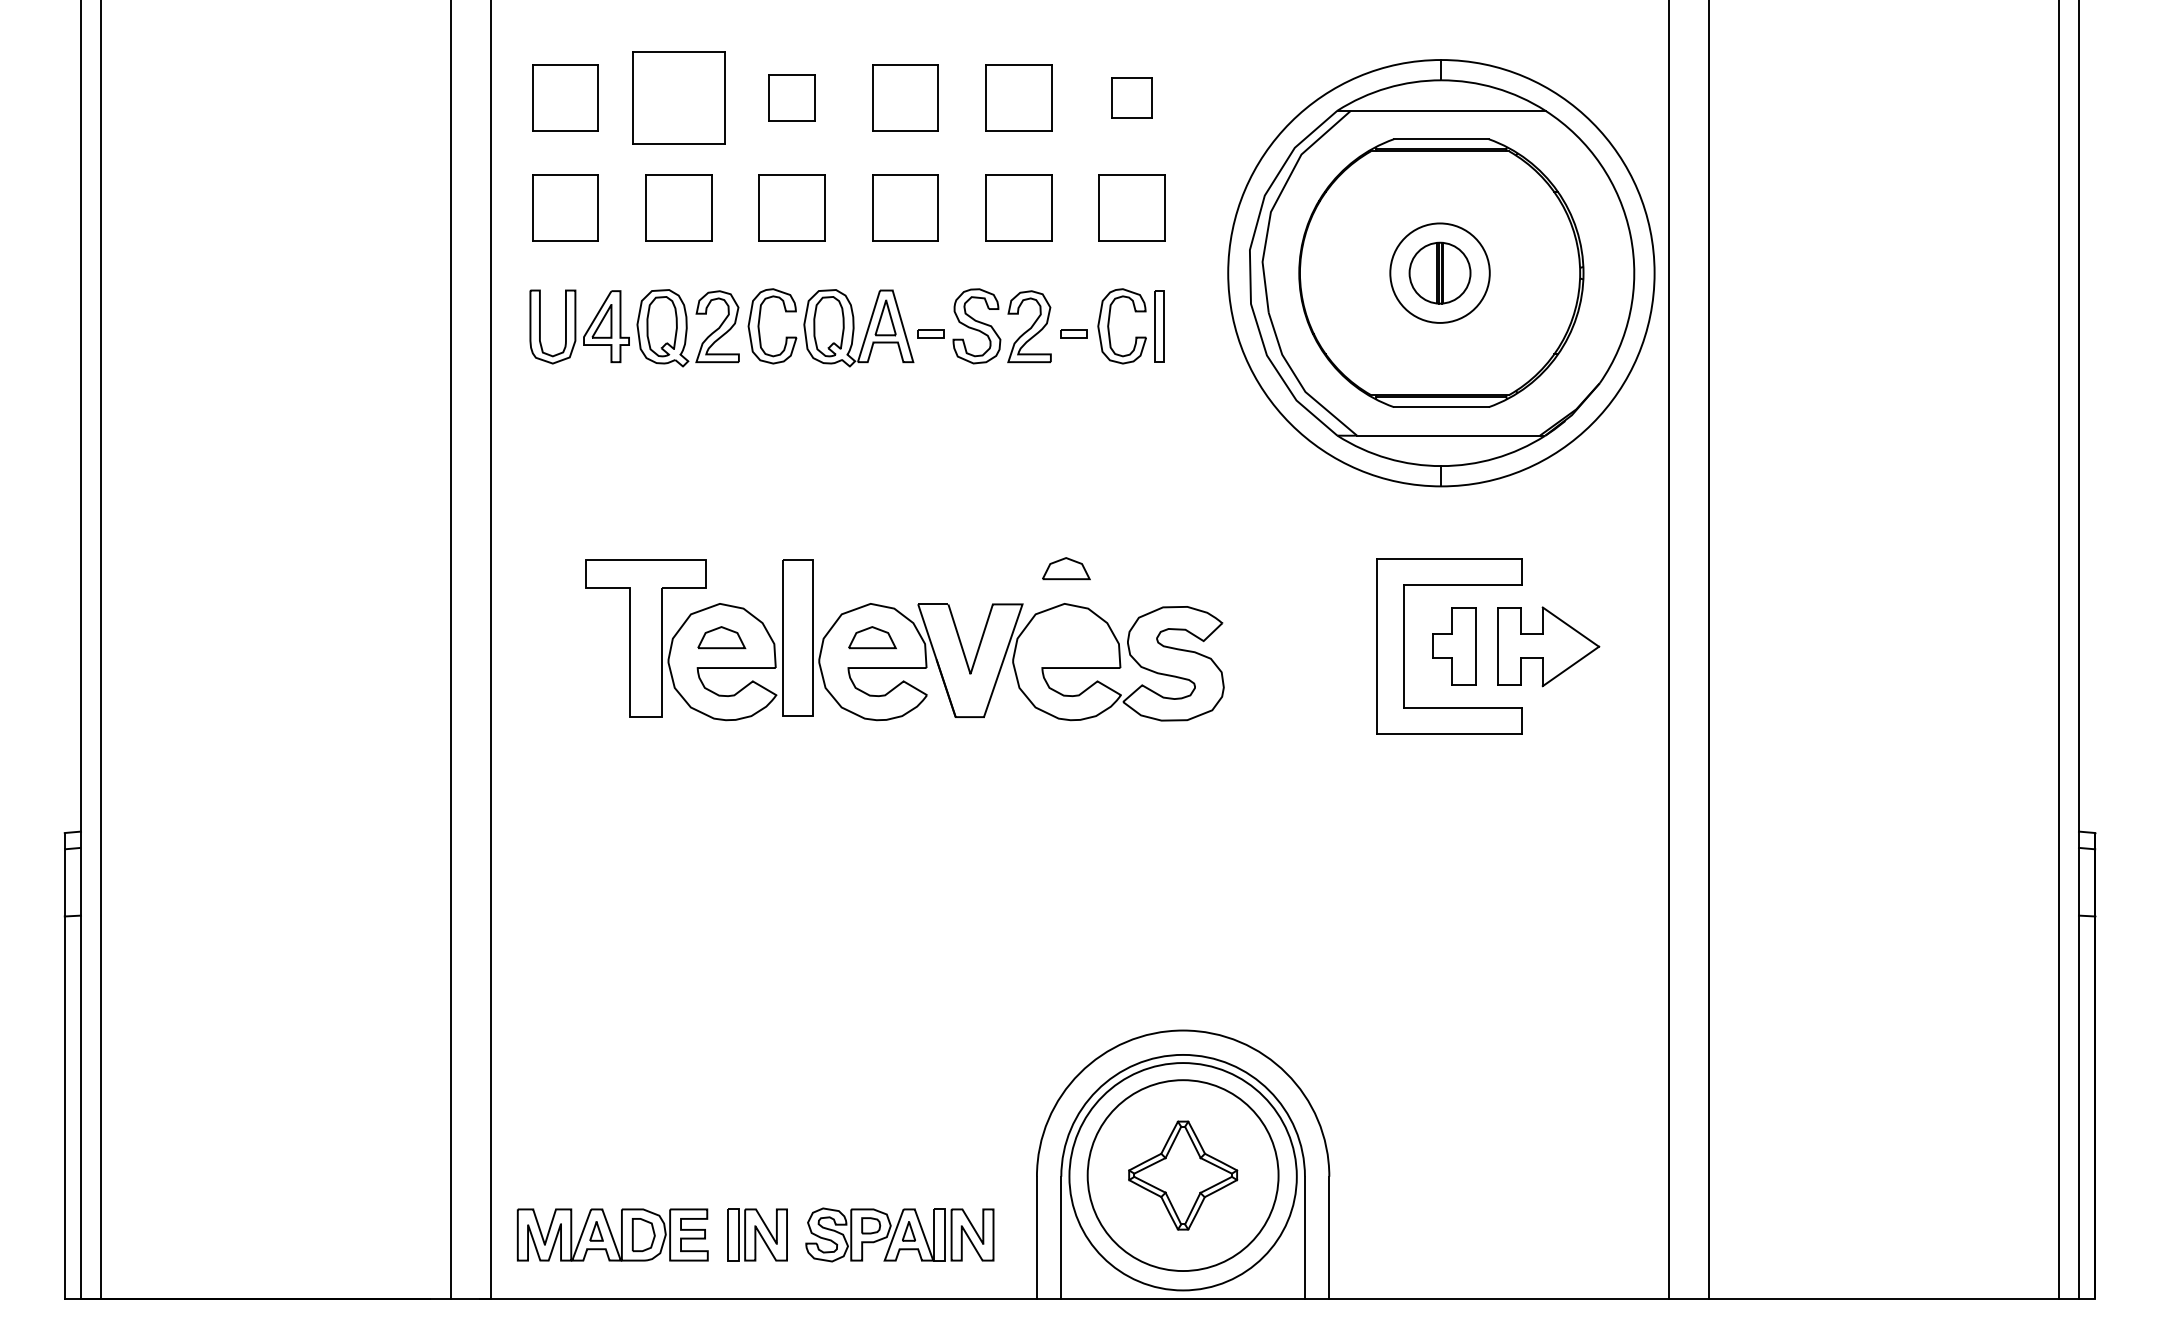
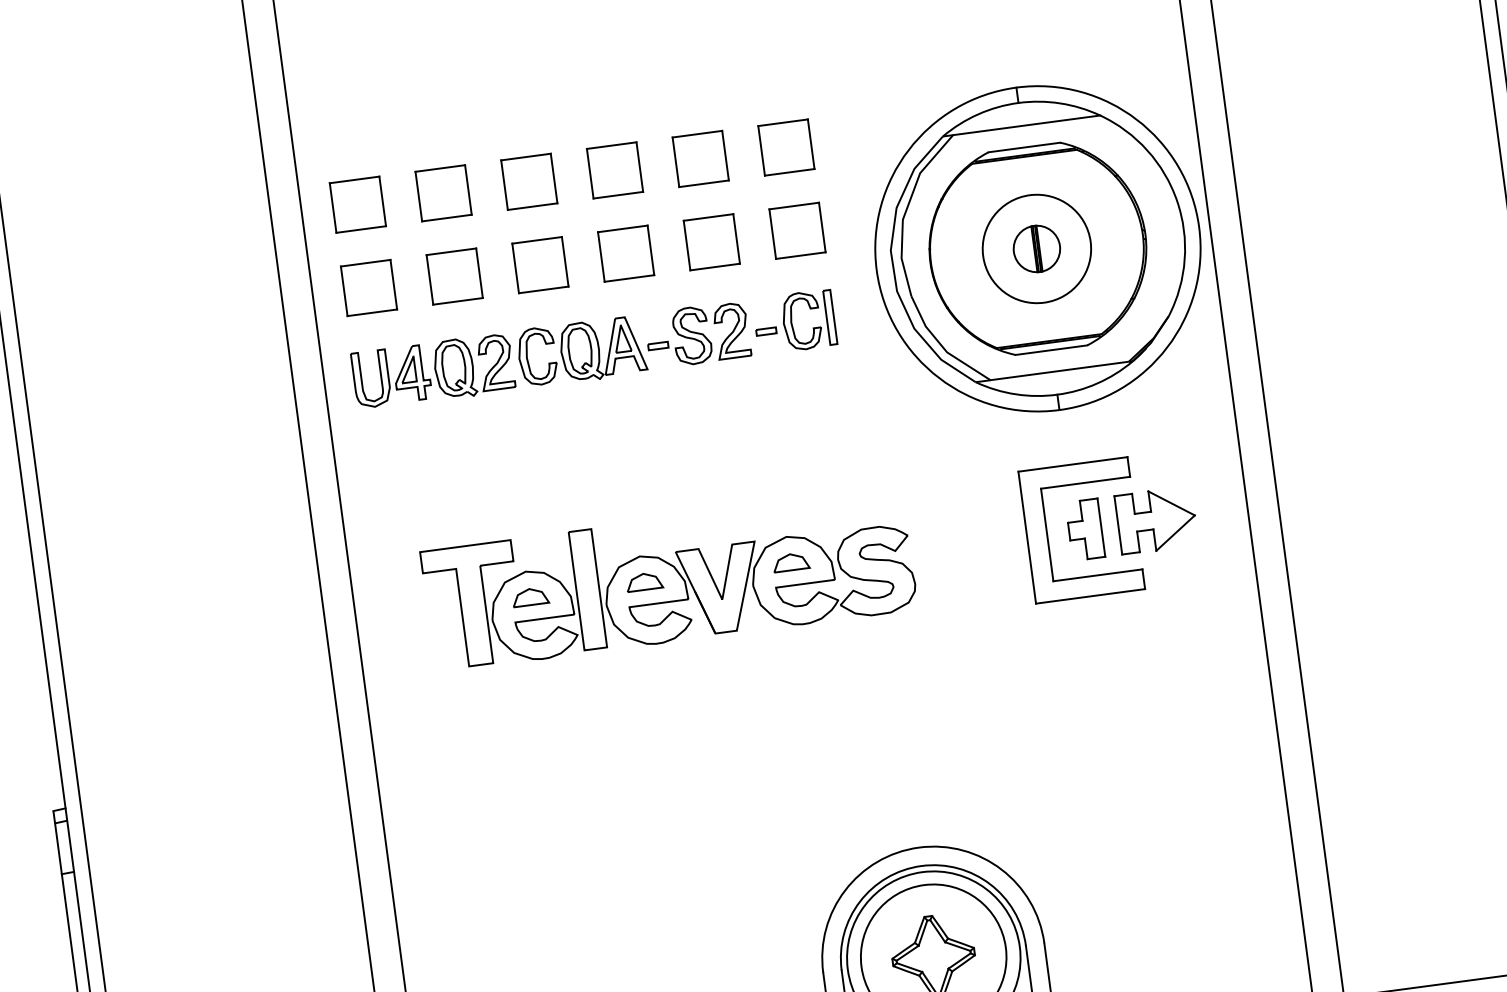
part: (678, 97) -> (443, 192), size x0.71
part: (791, 97) -> (528, 181), size x1.43
part: (1131, 97) -> (785, 147), size x1.67
circle: (1440, 273) -> (1037, 249), size x1.43
part: (1066, 568) -> (791, 562), moved

